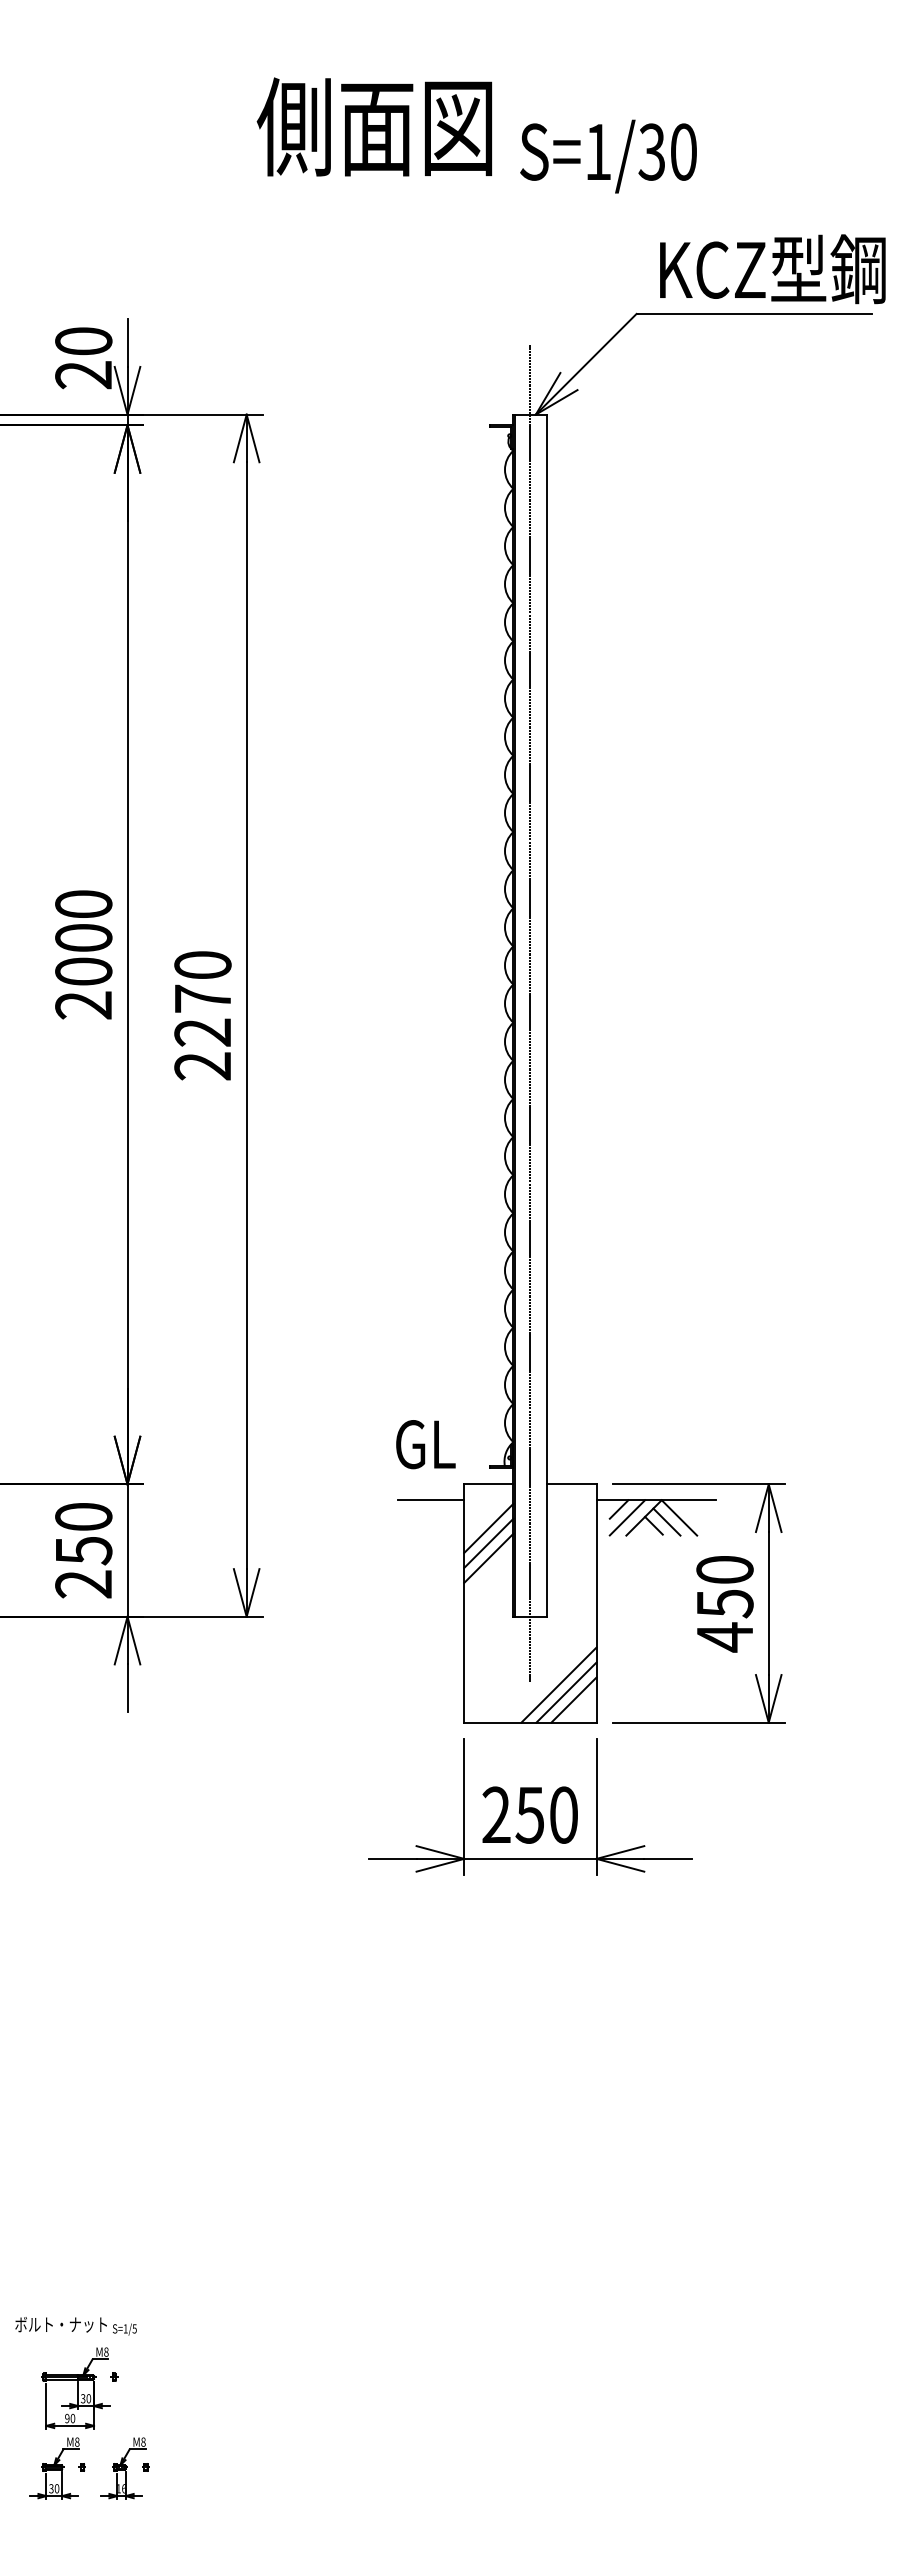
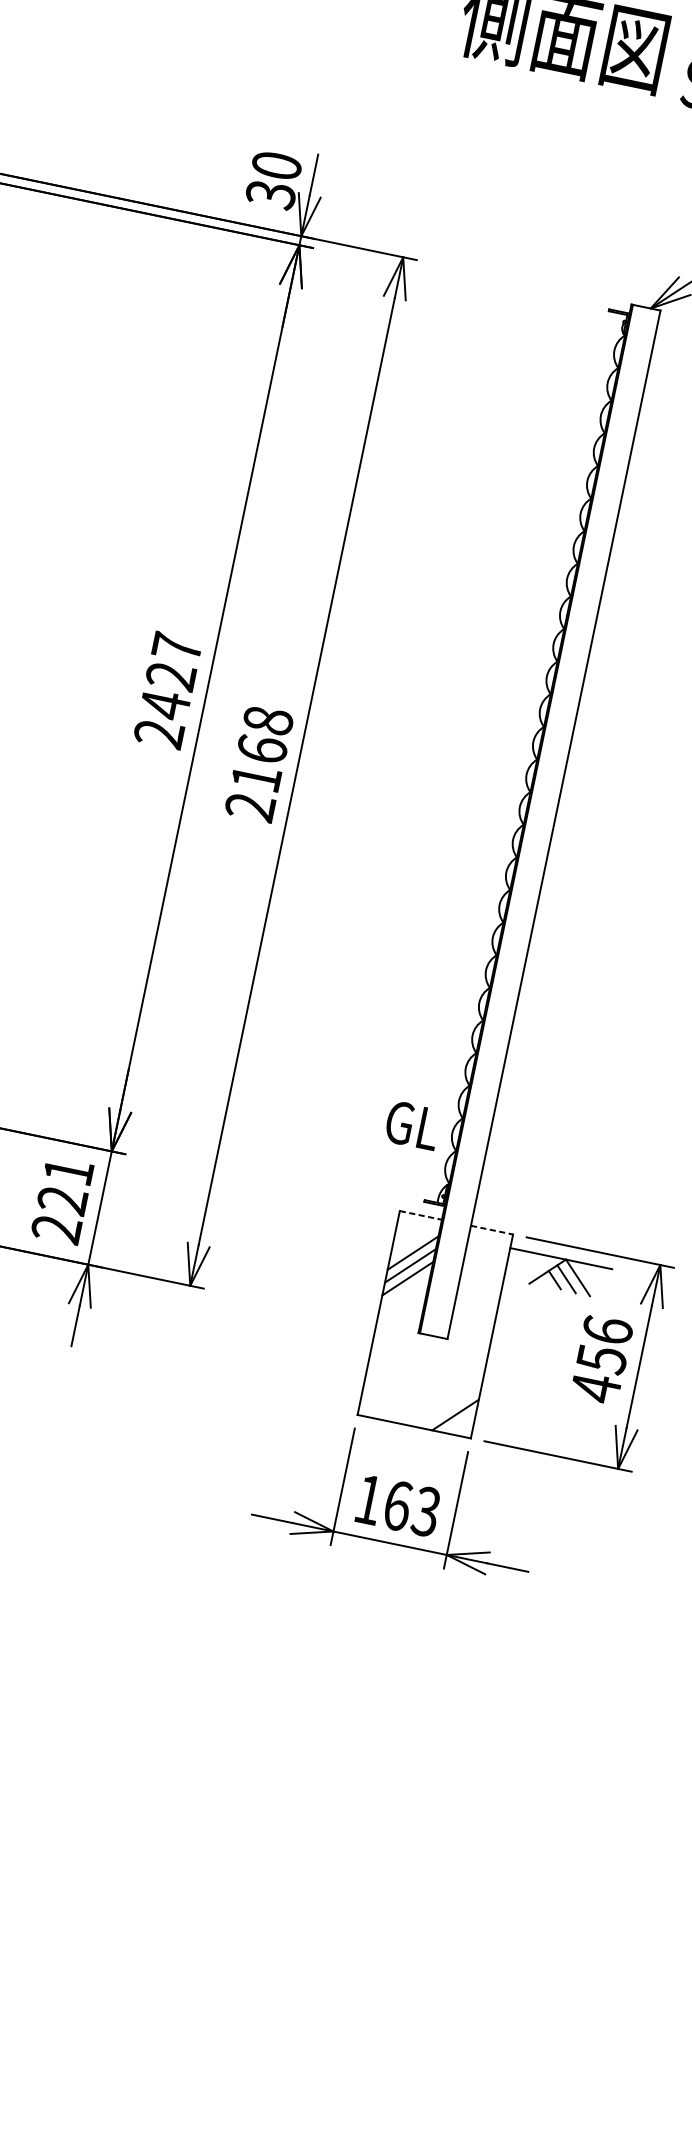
text: (83, 375) -> (270, 194), 20 -> 30
text: (83, 938) -> (170, 676), 2000 -> 2427
text: (202, 998) -> (262, 749), 2270 -> 2168
line: (530, 1013) -> (539, 819), removed
text: (425, 1444) -> (412, 1125), moved
line: (488, 1484) -> (420, 1215), solid -> dashed
line: (571, 1484) -> (491, 1230), solid -> dashed
line: (431, 1500) -> (368, 1219), removed
line: (618, 1509) -> (527, 1259), removed
line: (627, 1517) -> (533, 1268), removed
text: (83, 1534) -> (65, 1186), 250 -> 221
text: (724, 1569) -> (607, 1330), 450 -> 456
line: (558, 1684) -> (445, 1399), removed
line: (566, 1692) -> (450, 1407), removed
text: (529, 1814) -> (397, 1505), 250 -> 163

